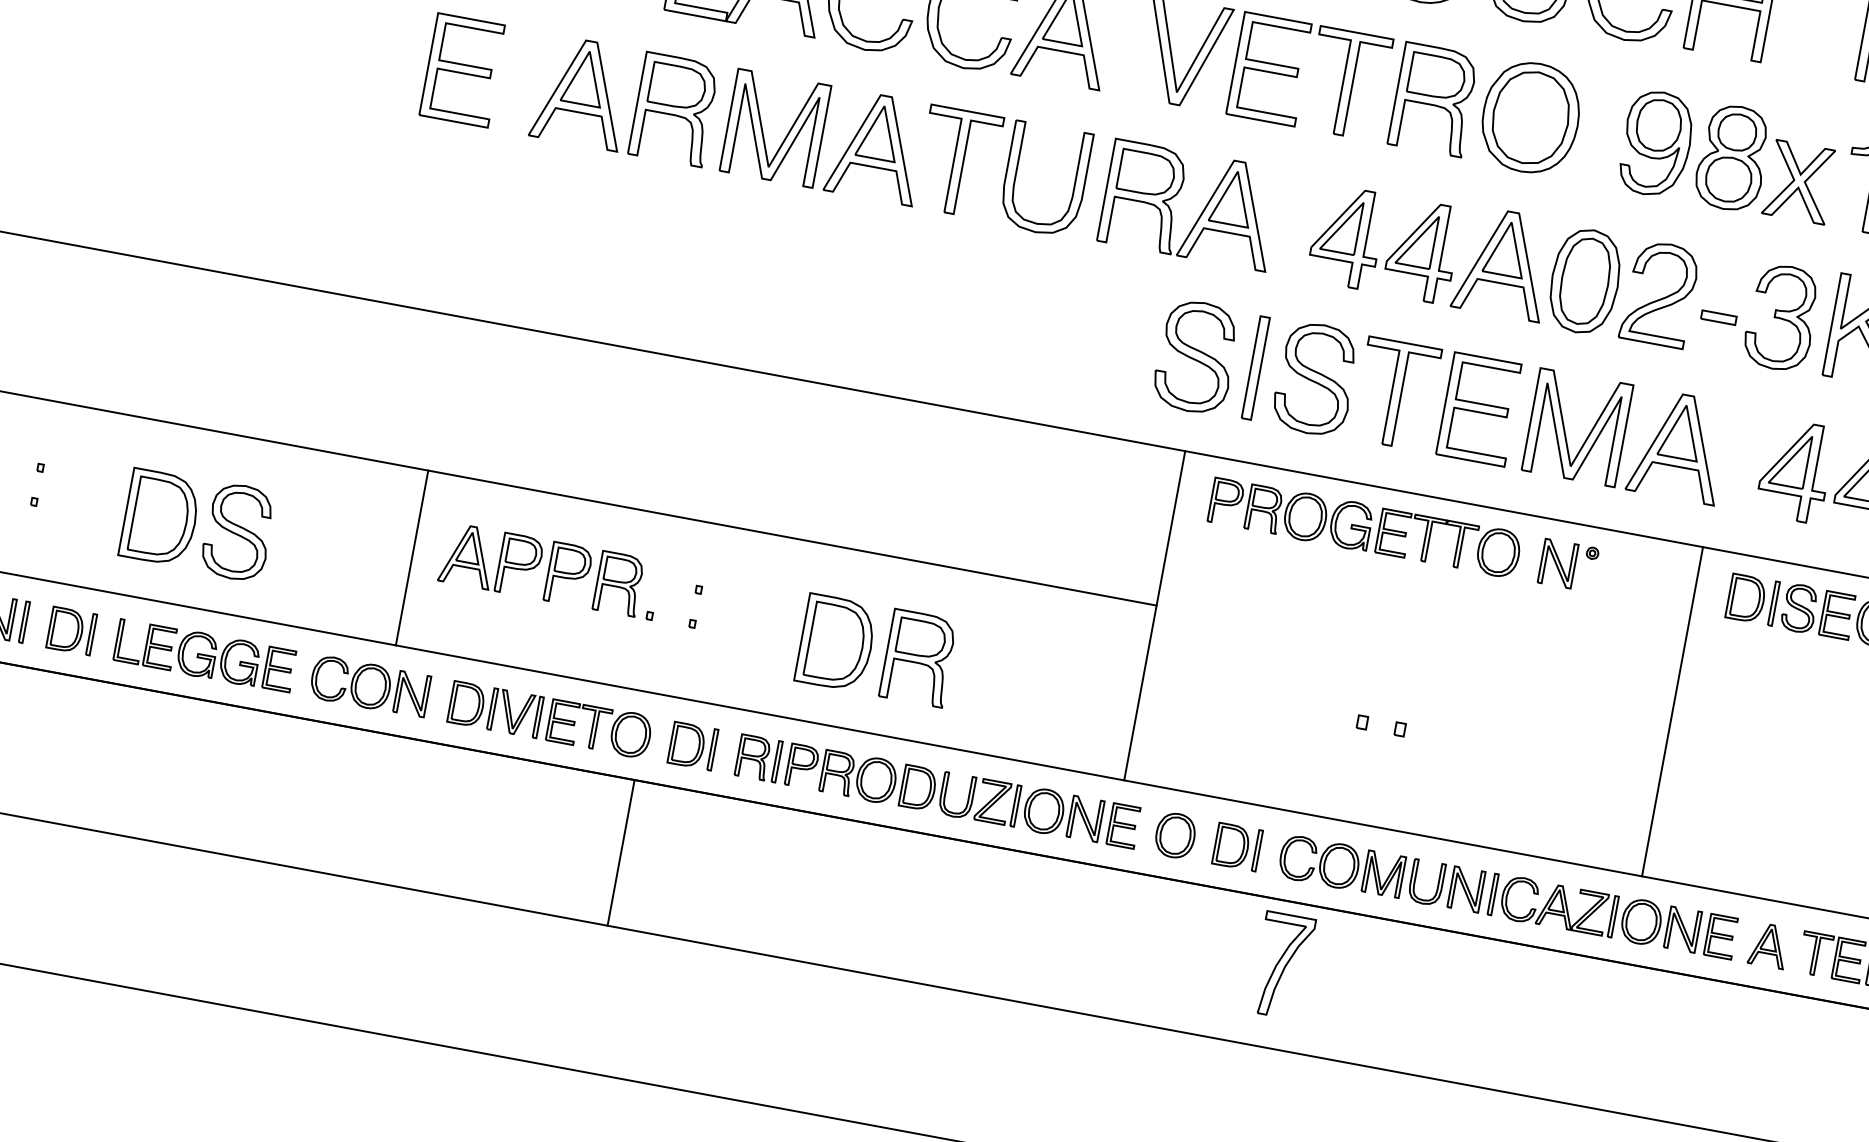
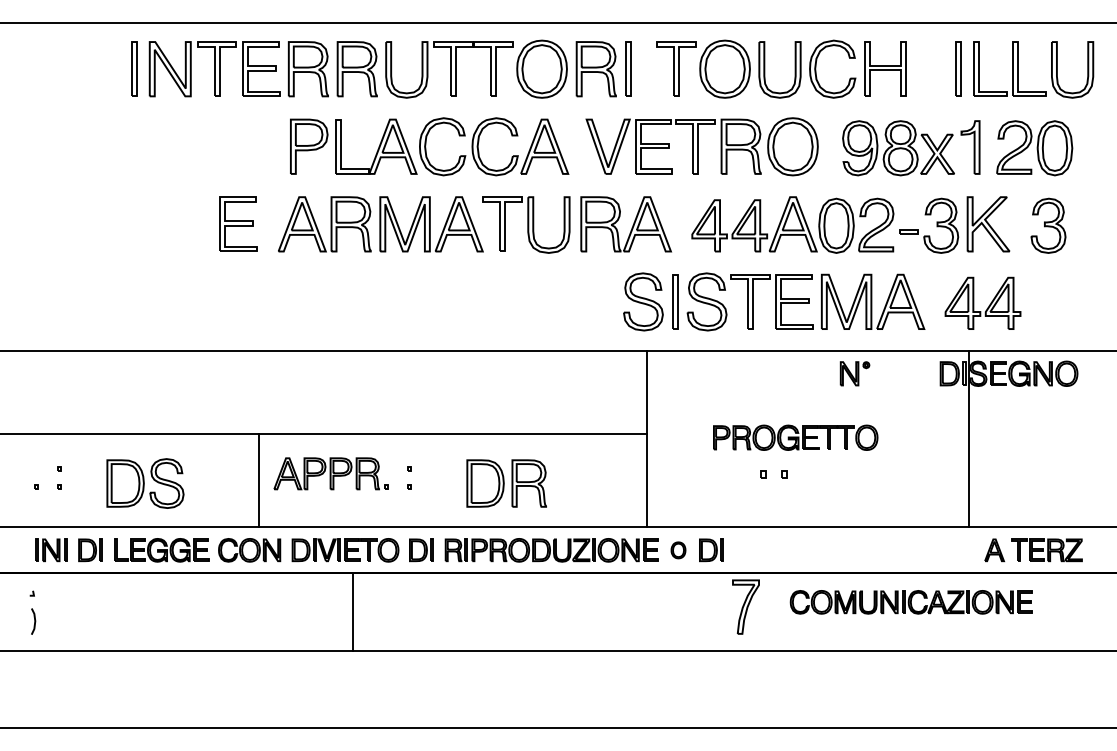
part: (1364, 527) -> (795, 437), moved
line: (1672, 710) -> (968, 438), moved
part: (1175, 835) -> (678, 550), size x0.7
line: (620, 851) -> (352, 611), moved
part: (1505, 897) -> (910, 602), moved

